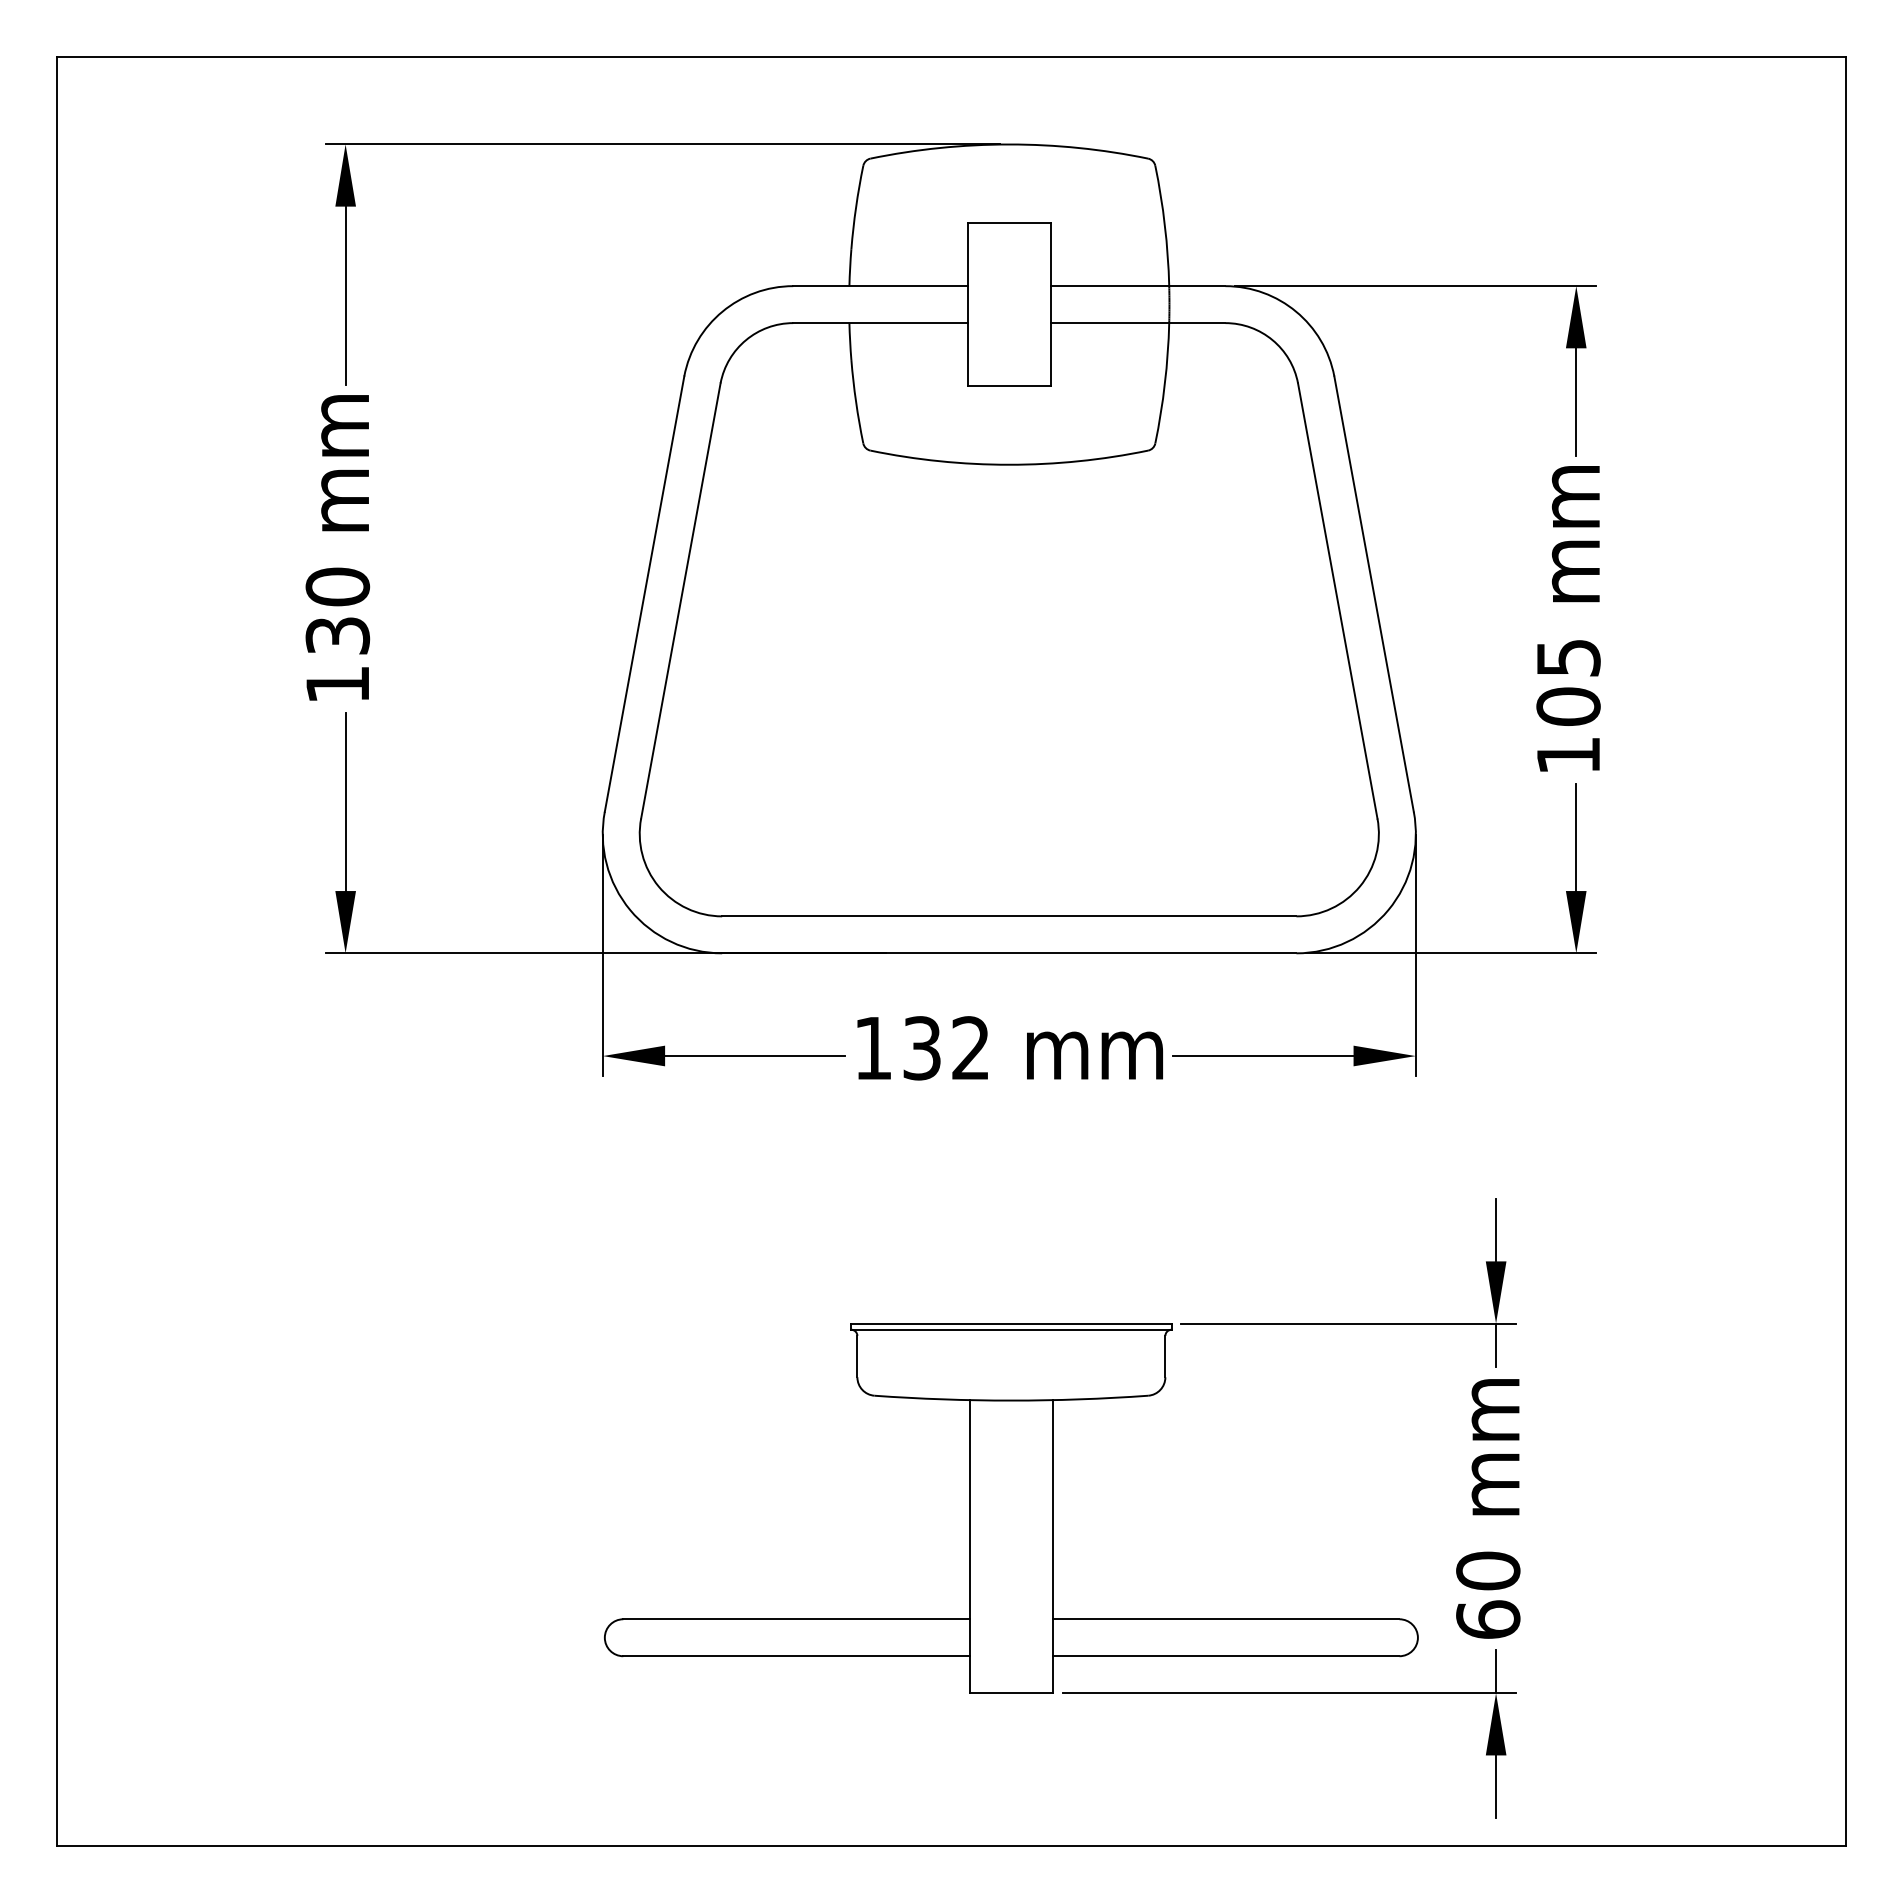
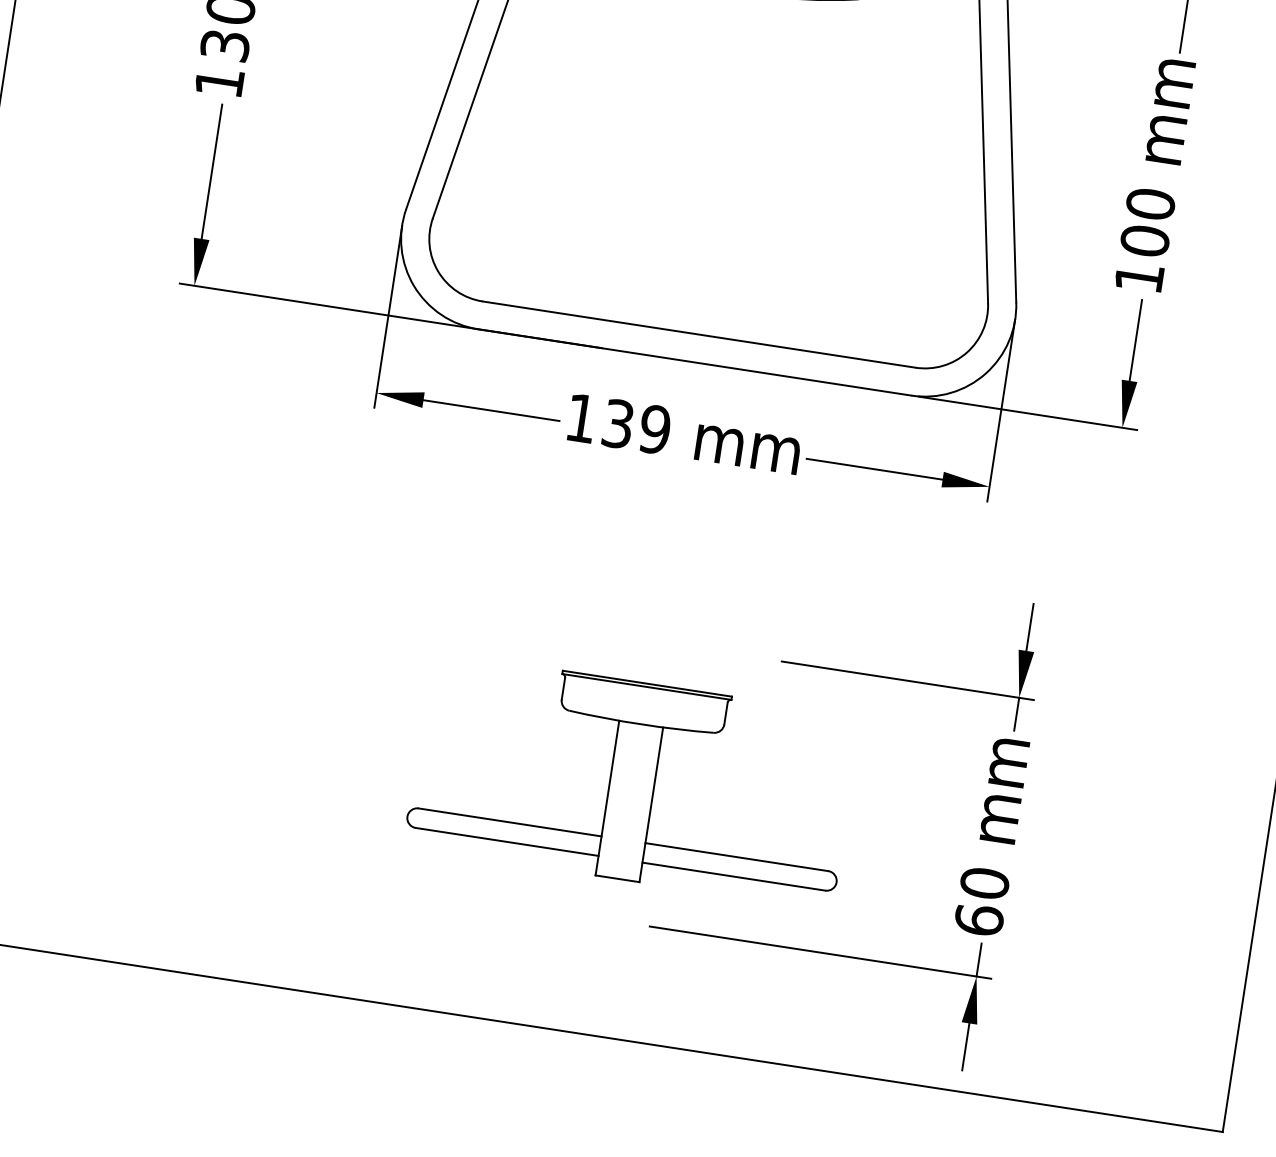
text: (1568, 657) -> (1150, 203), 105 -> 100
text: (970, 1048) -> (654, 429), 132 -> 139
part: (1011, 1508) -> (632, 781), size x0.7

